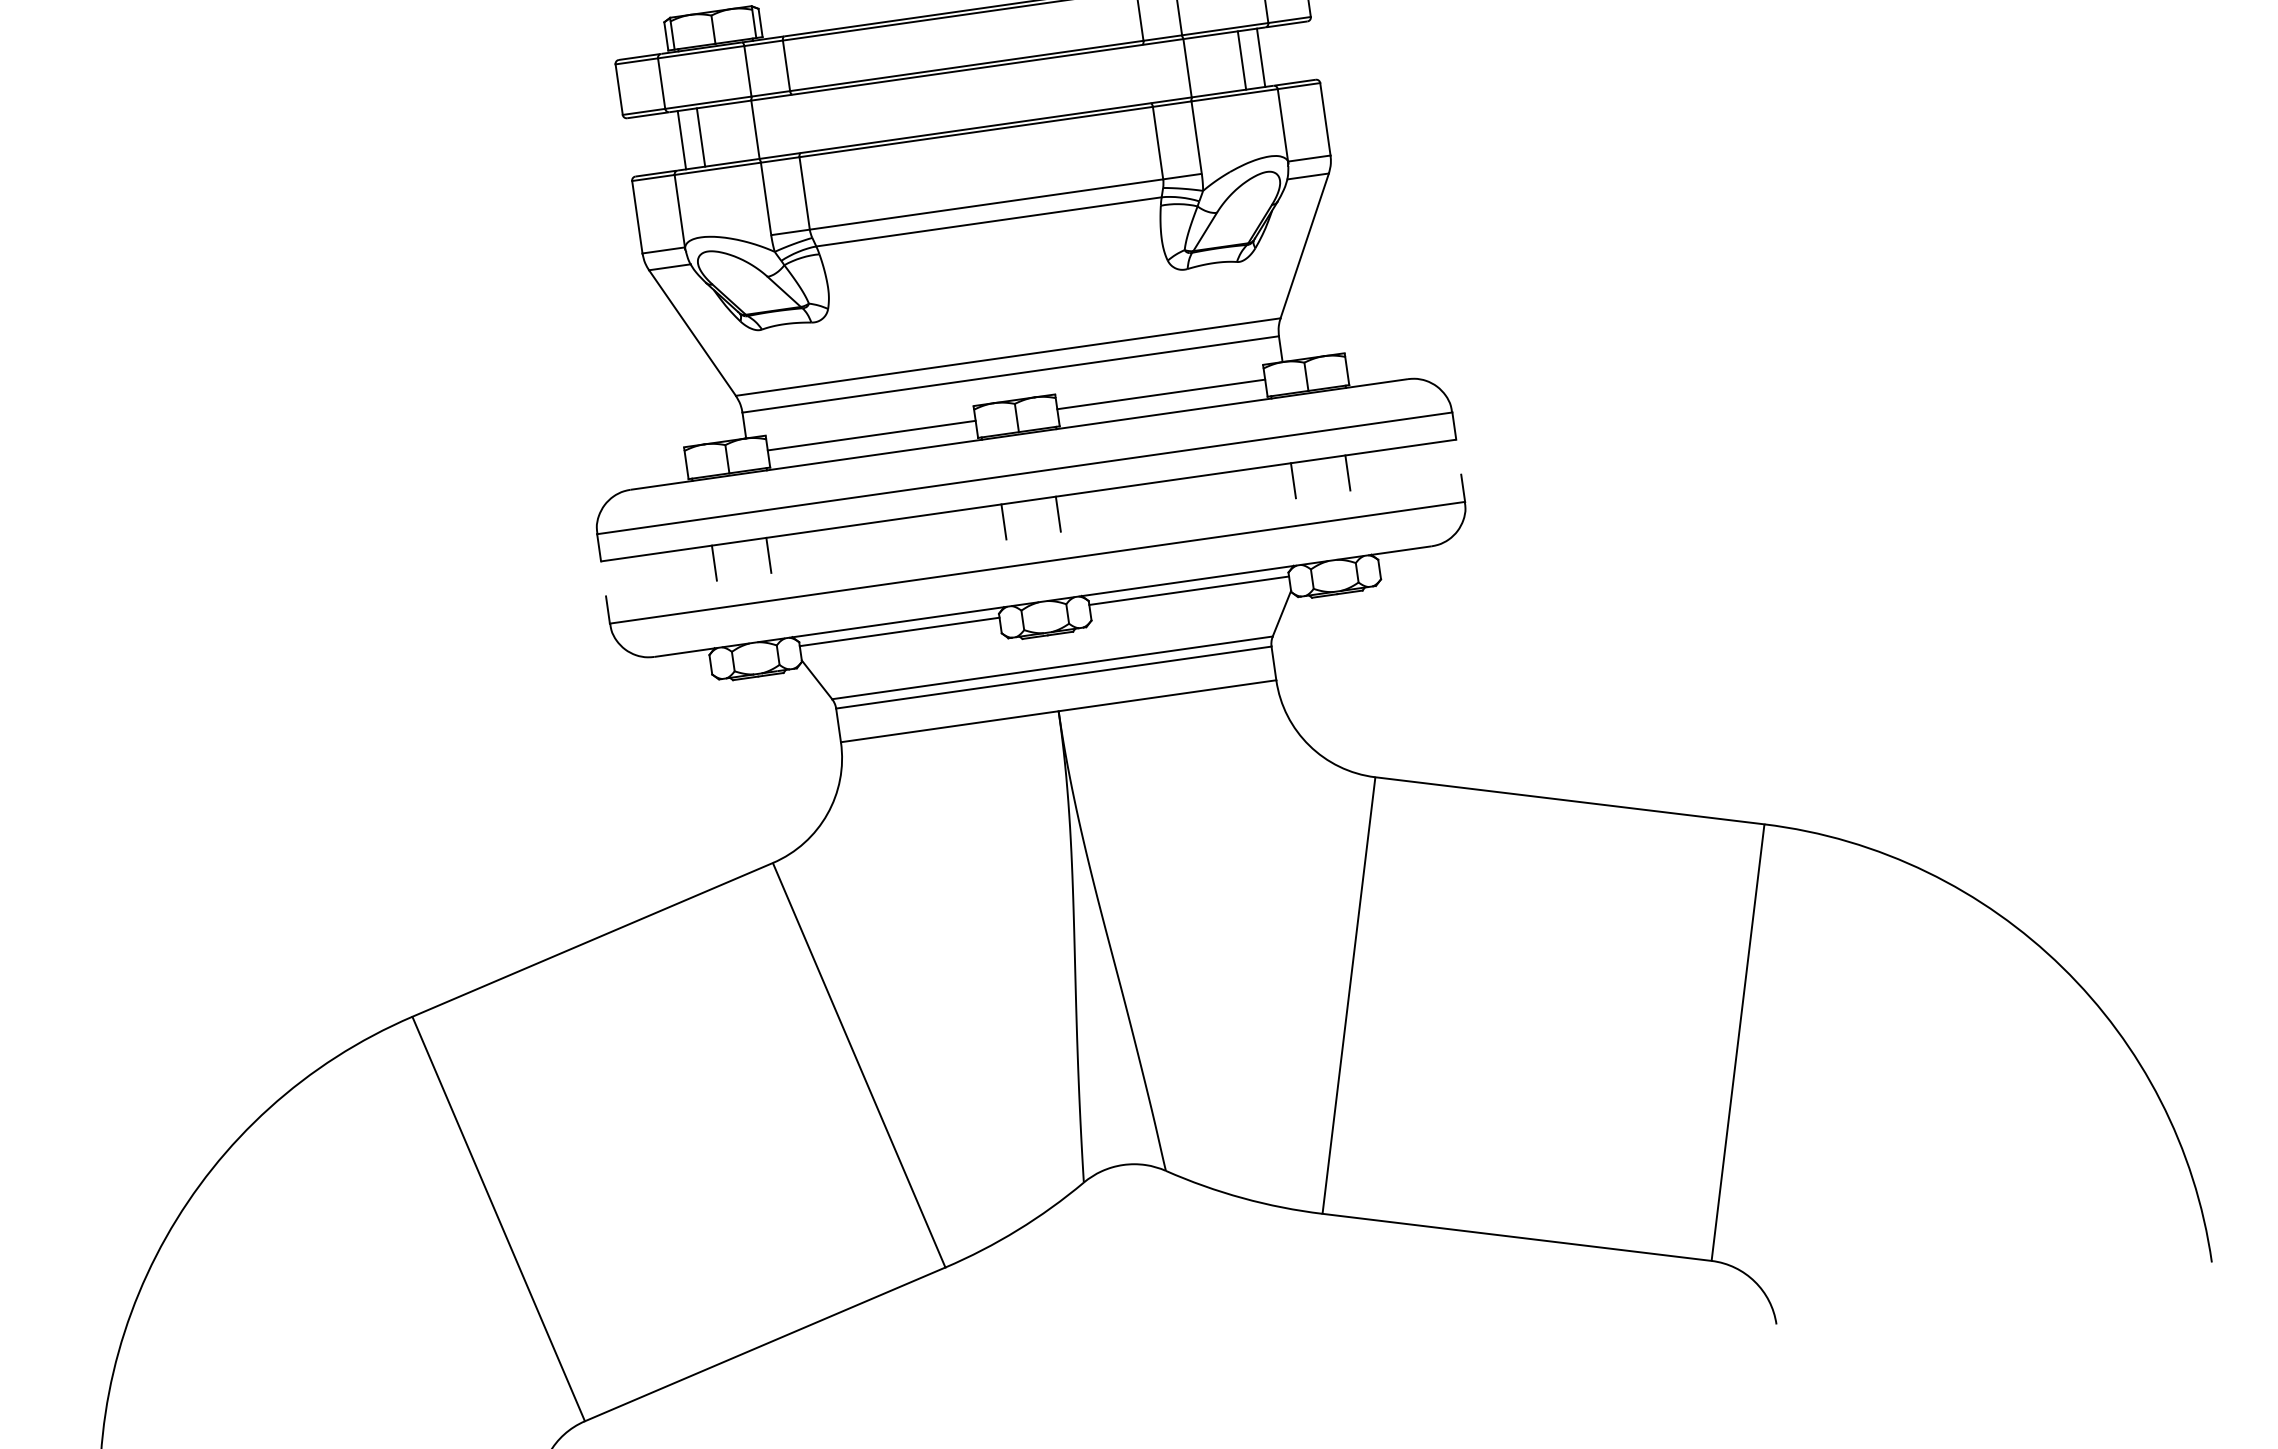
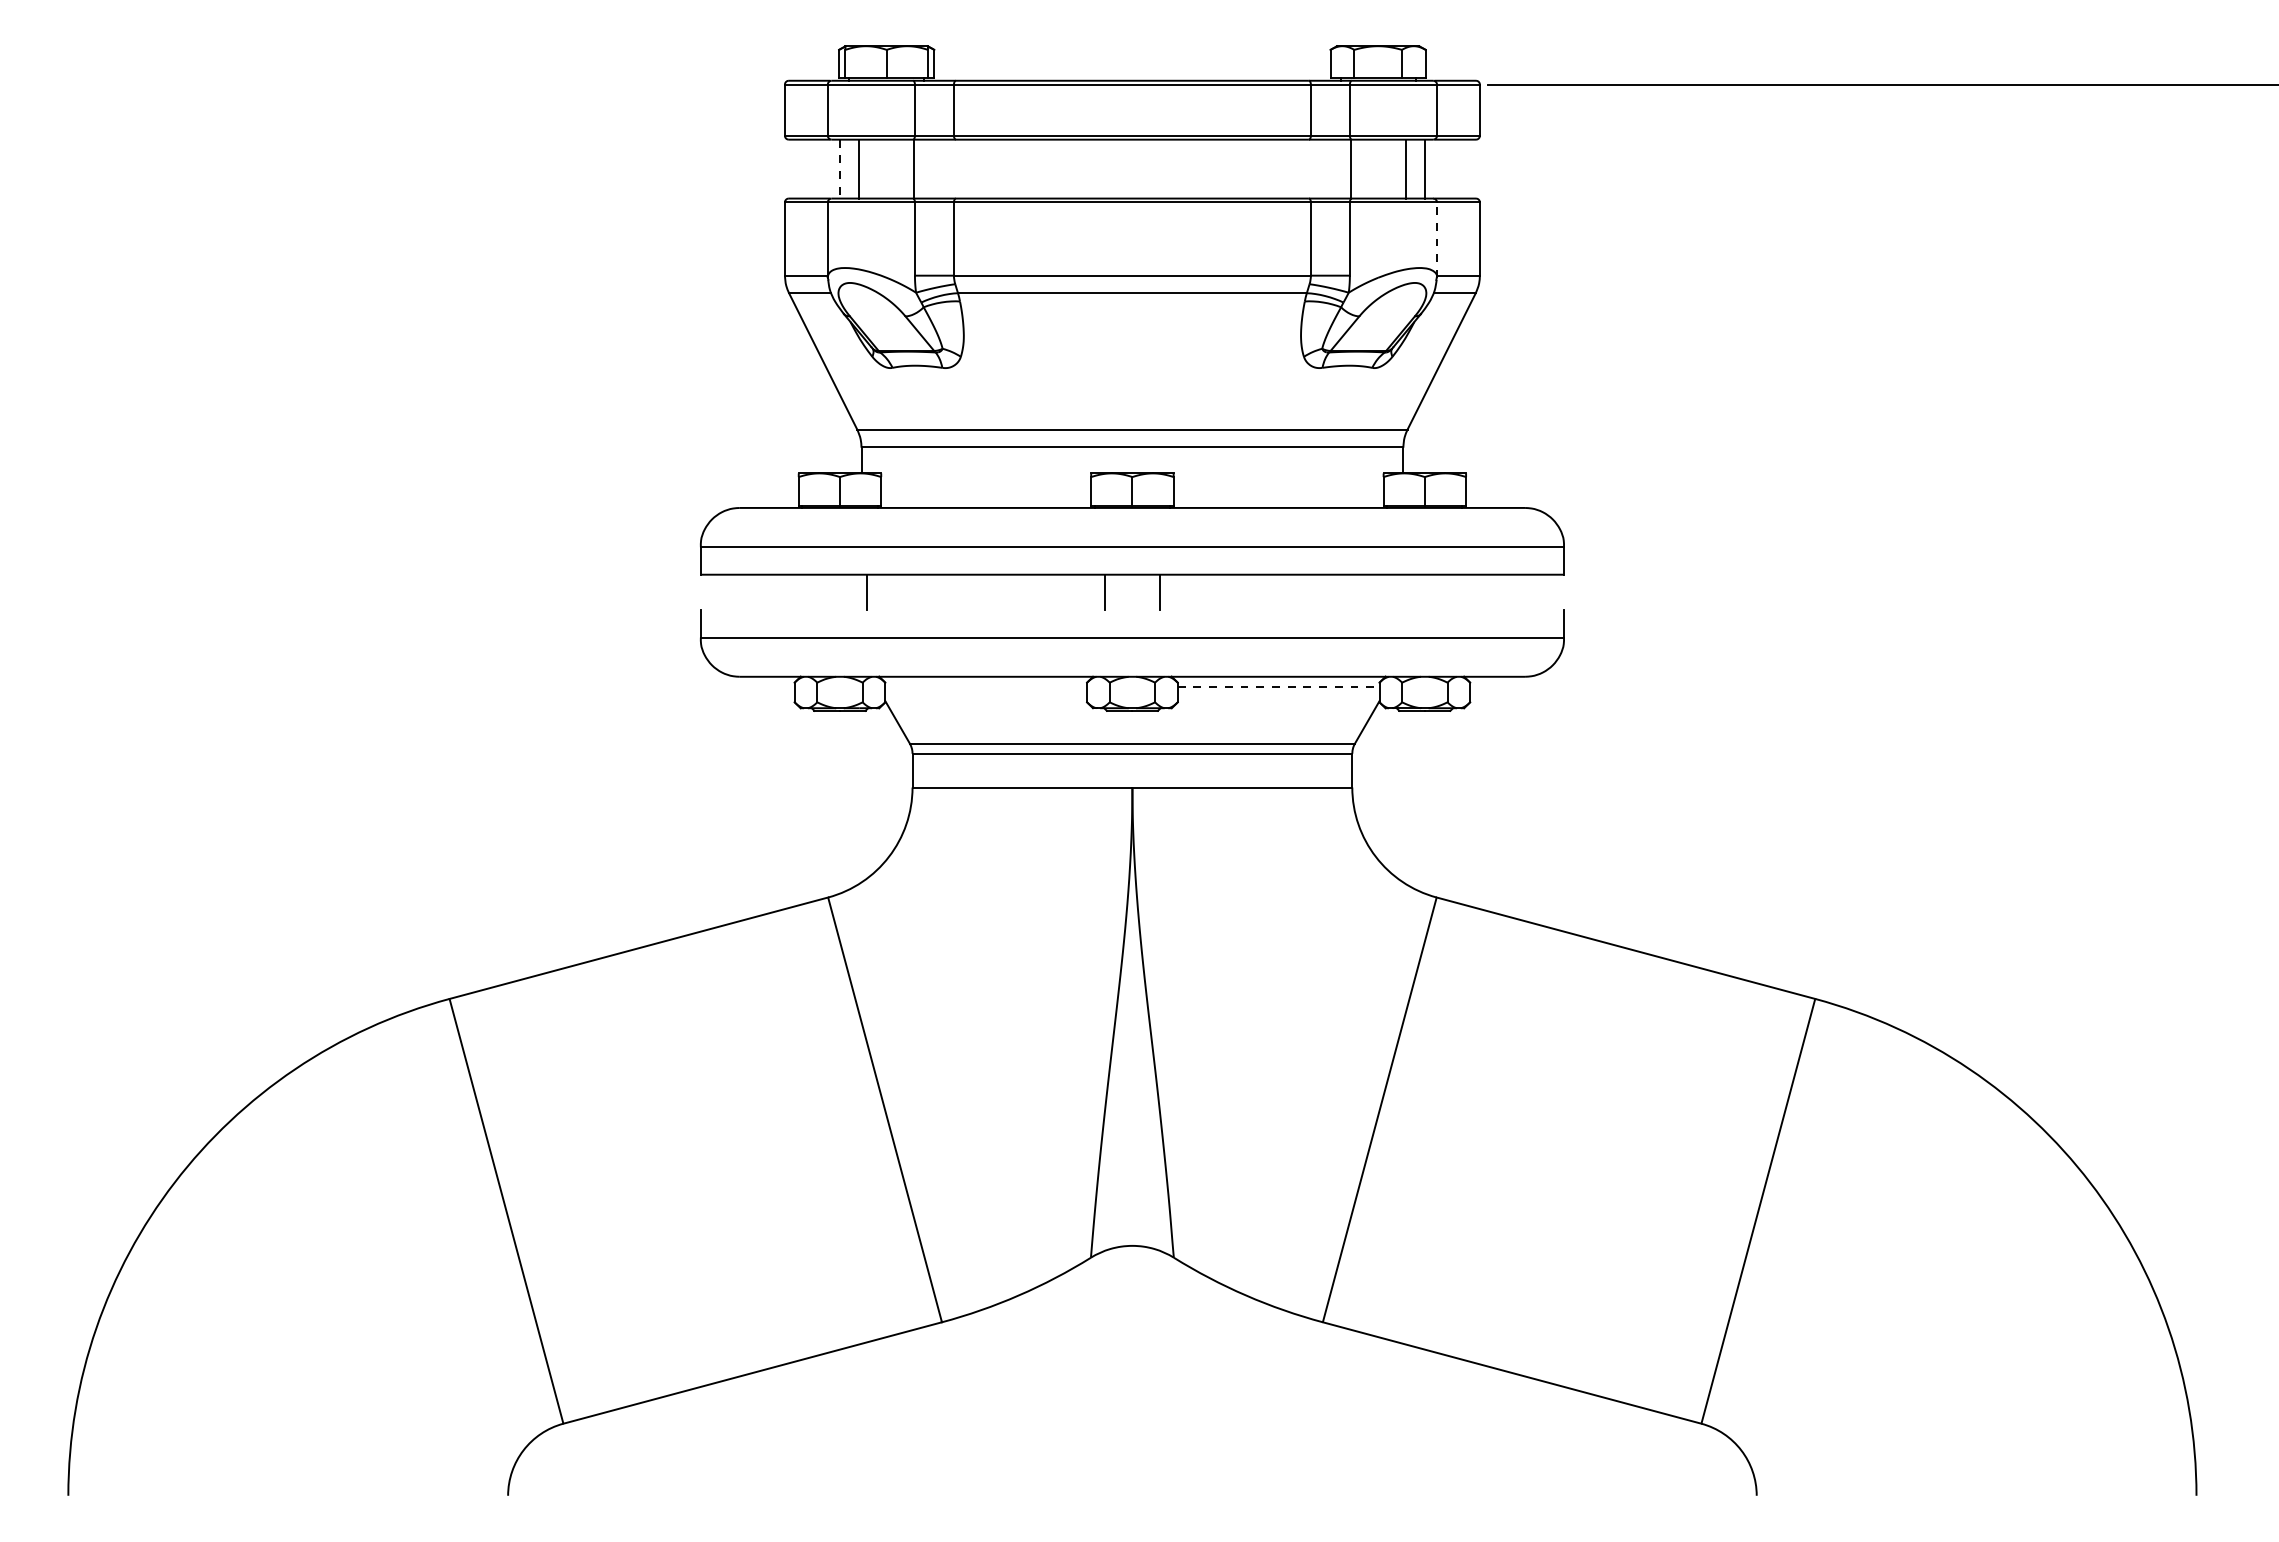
line: (1283, 126) -> (1437, 240), solid -> dashed
line: (681, 140) -> (839, 169), solid -> dashed
line: (1161, 394) -> (1278, 488), removed
line: (872, 435) -> (986, 488), removed
line: (1348, 473) -> (1452, 592), removed
line: (1293, 480) -> (1397, 592), removed
line: (714, 563) -> (812, 592), removed
line: (1189, 590) -> (1278, 686), solid -> dashed
line: (899, 631) -> (986, 686), removed

